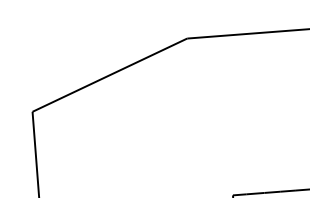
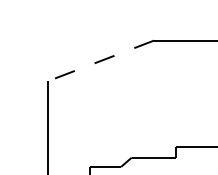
line: (109, 75) -> (100, 61), solid -> dashed

